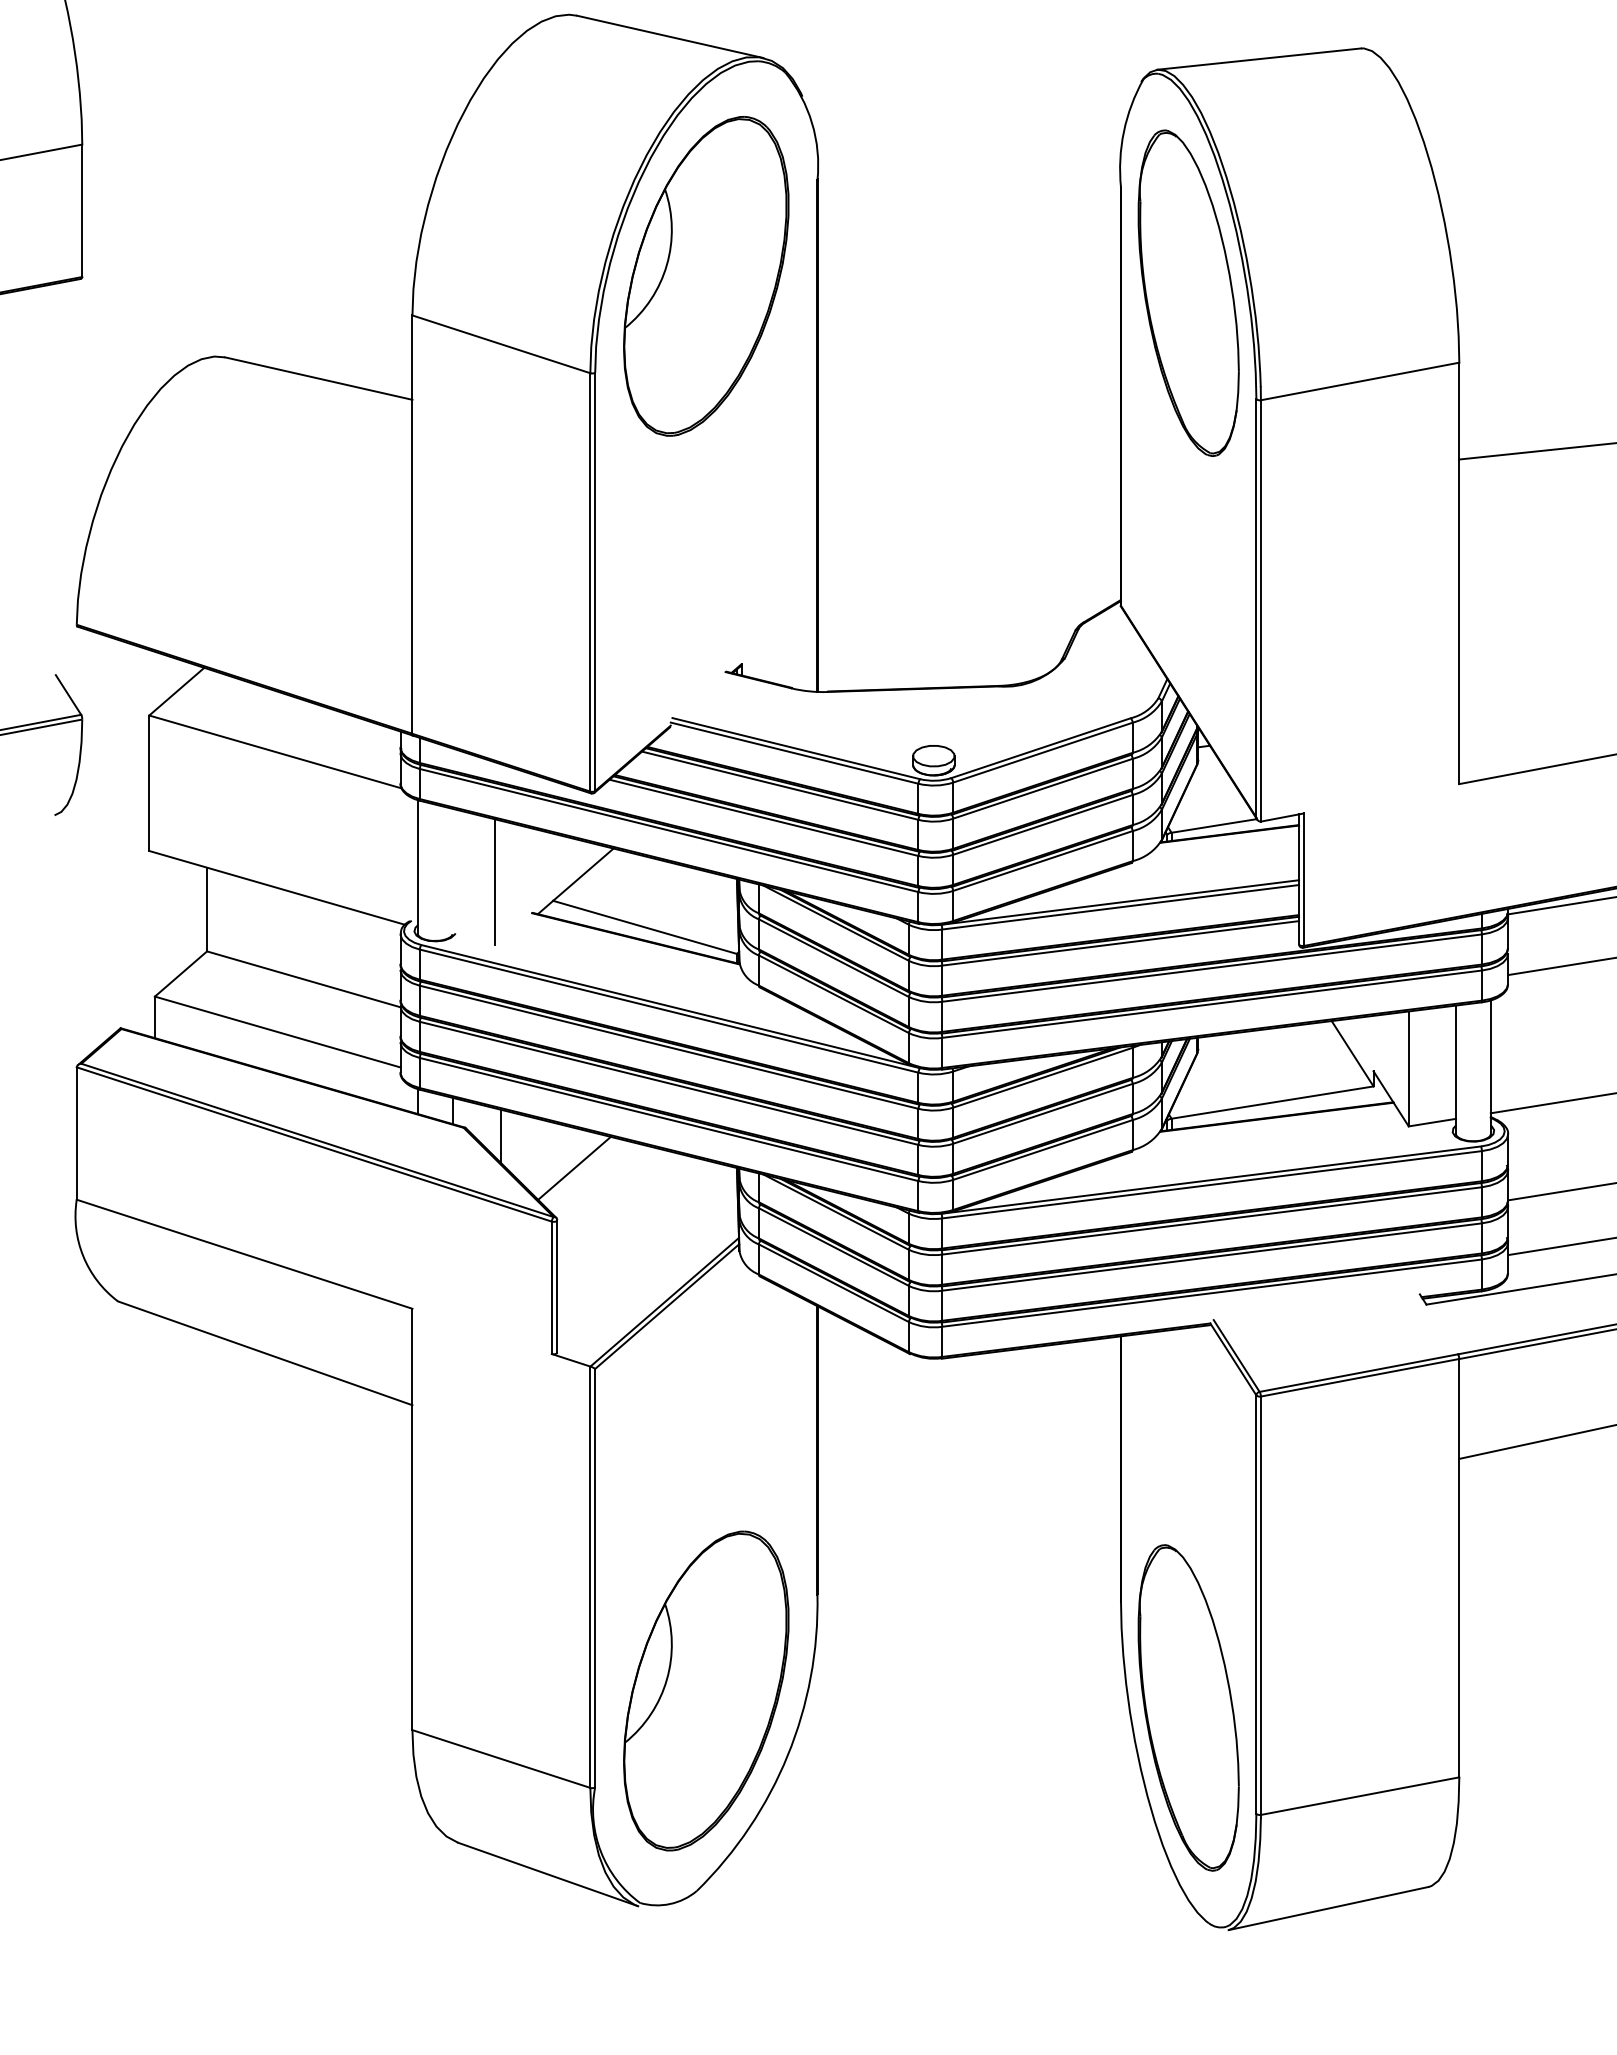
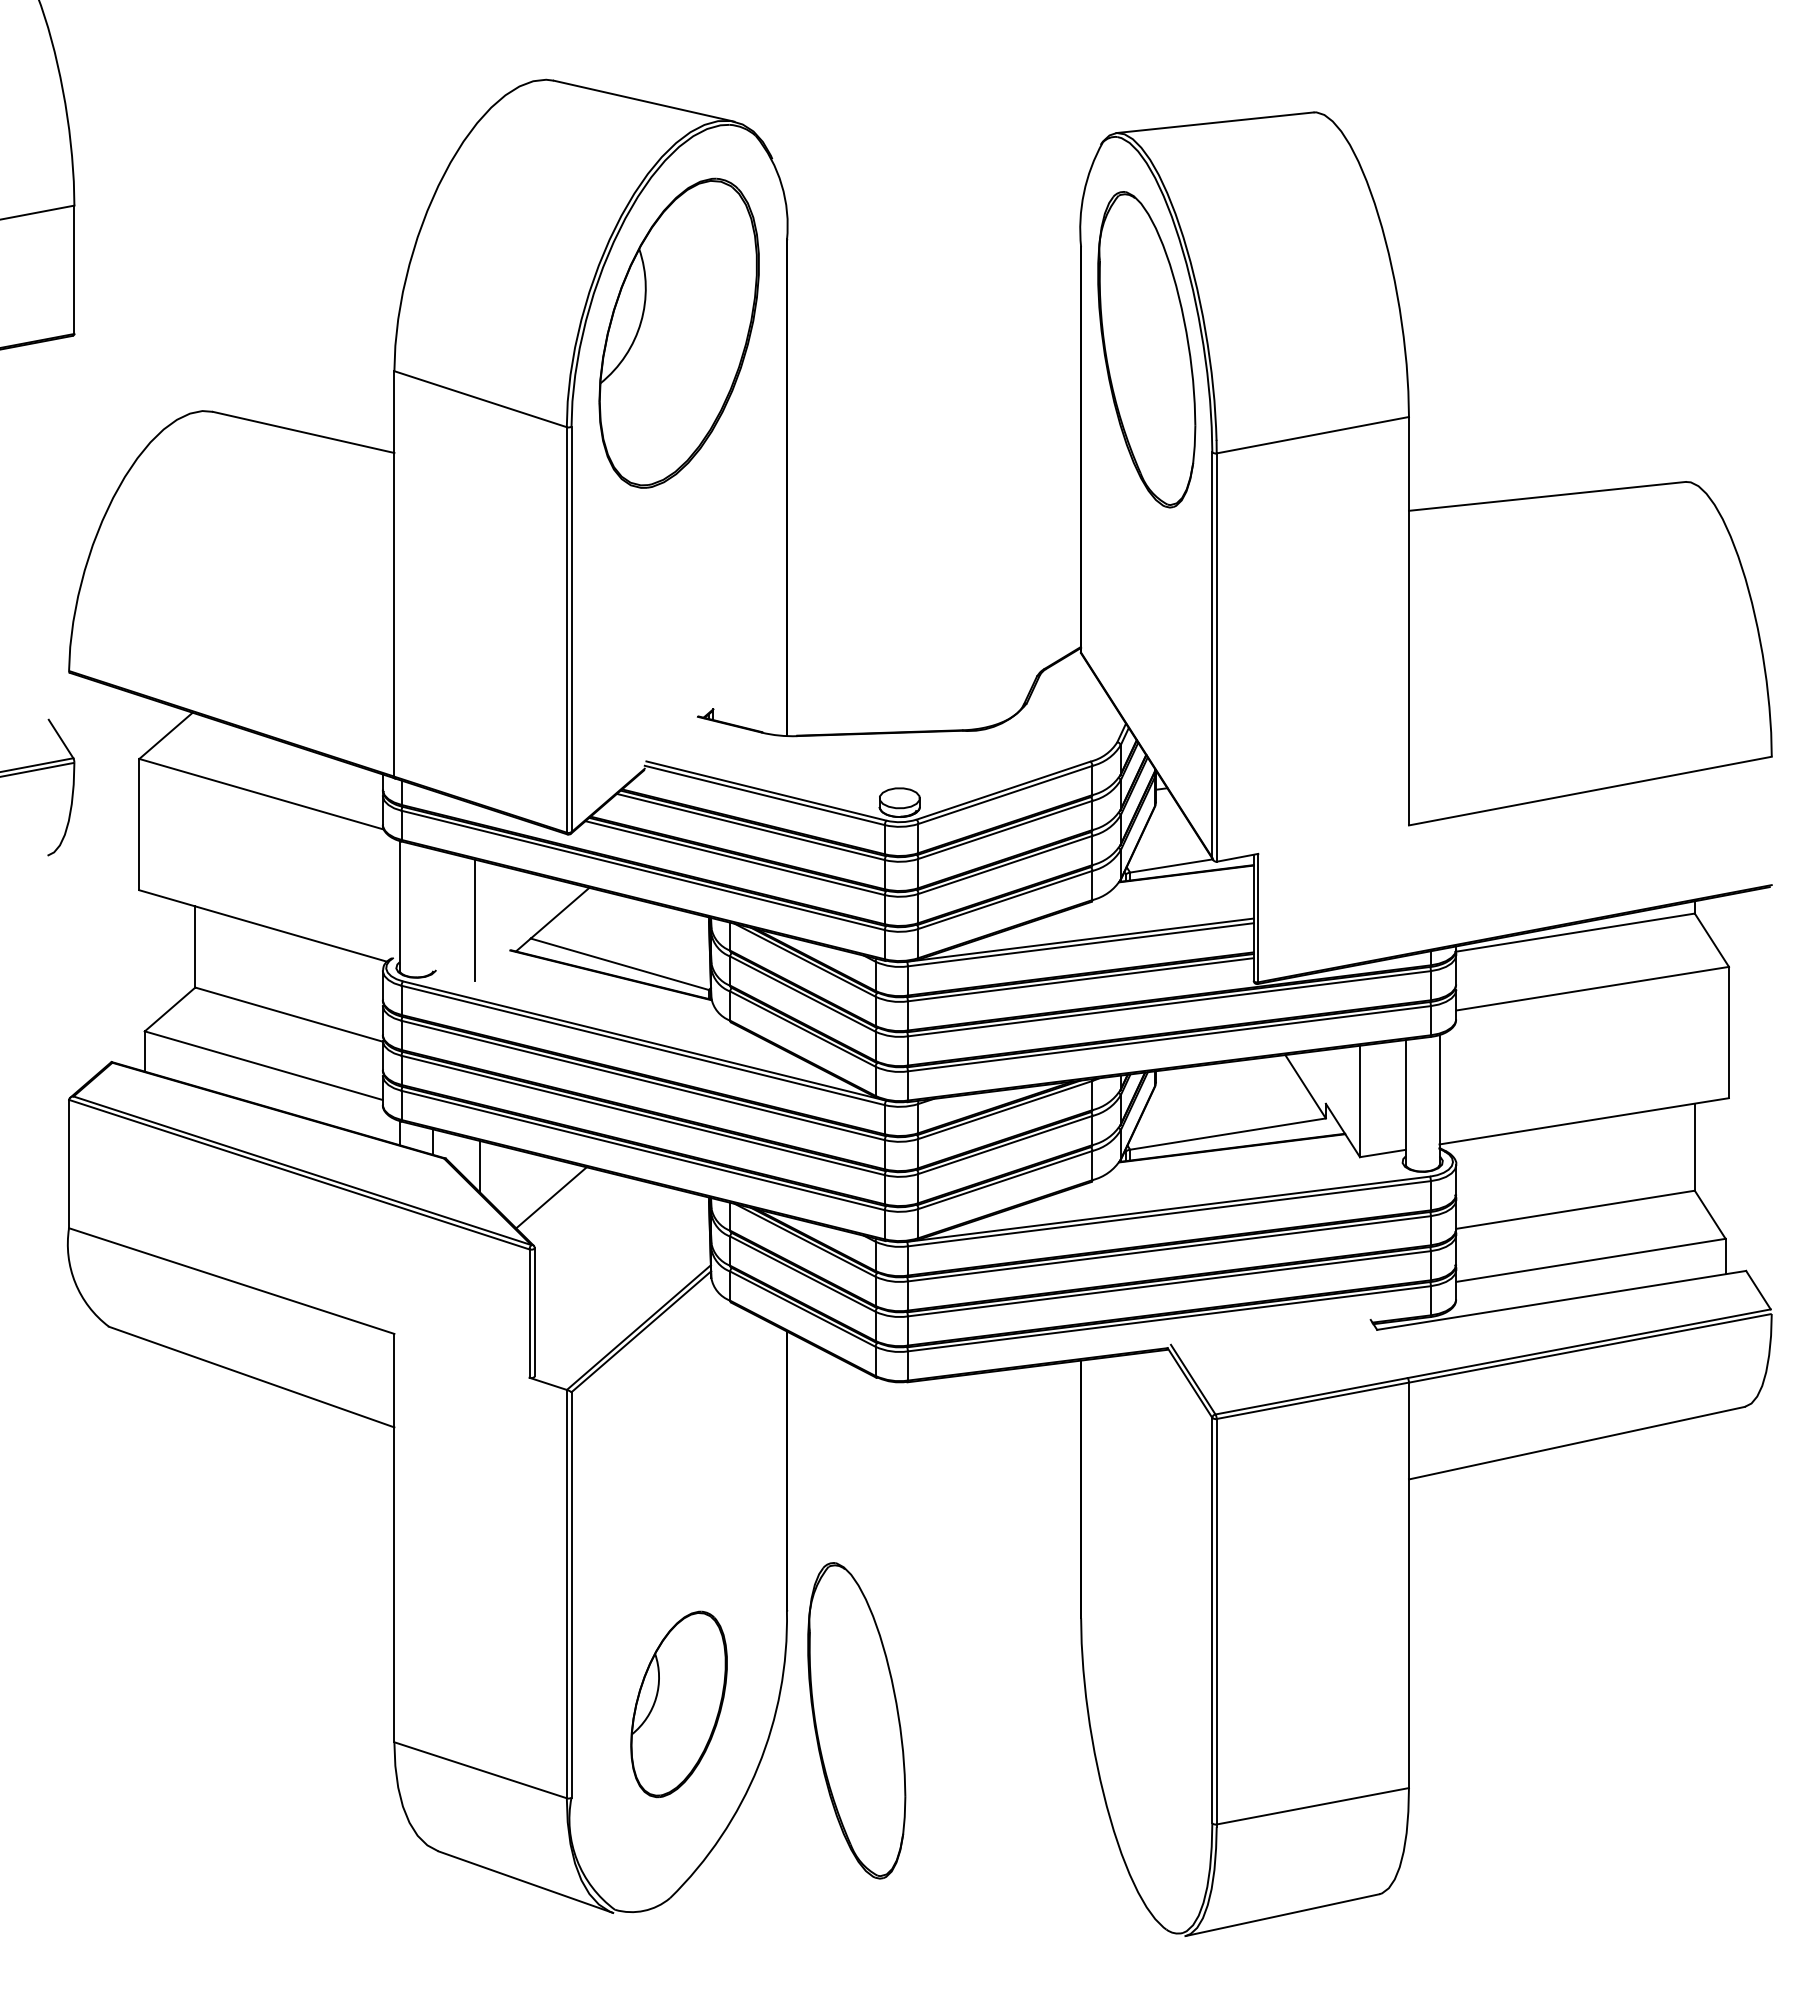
part: (705, 1691) -> (678, 1704), size x0.6
part: (1188, 1707) -> (856, 1720), moved

